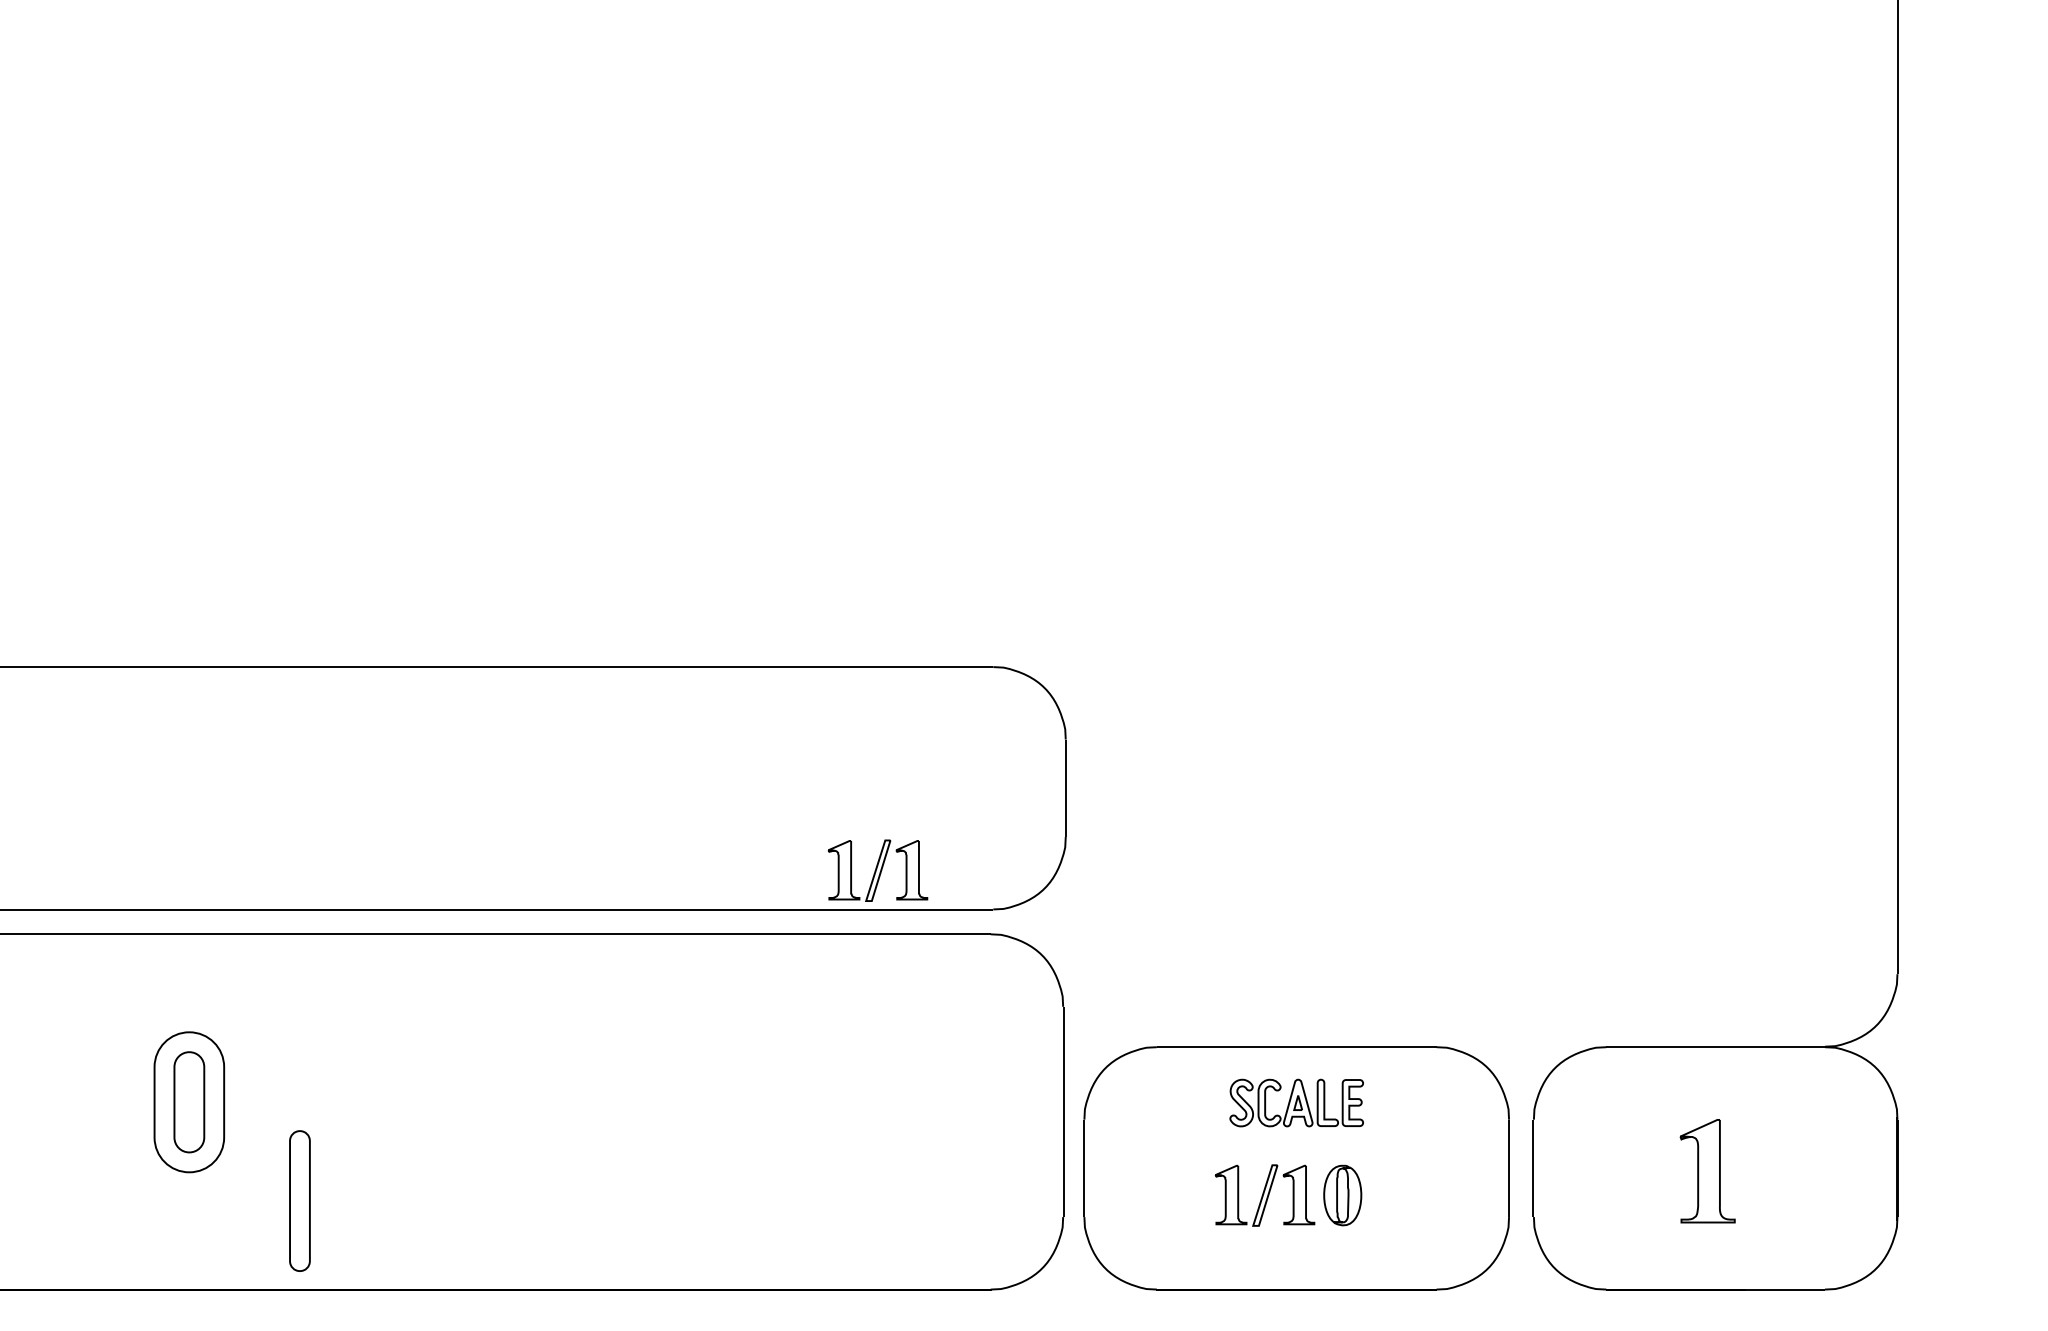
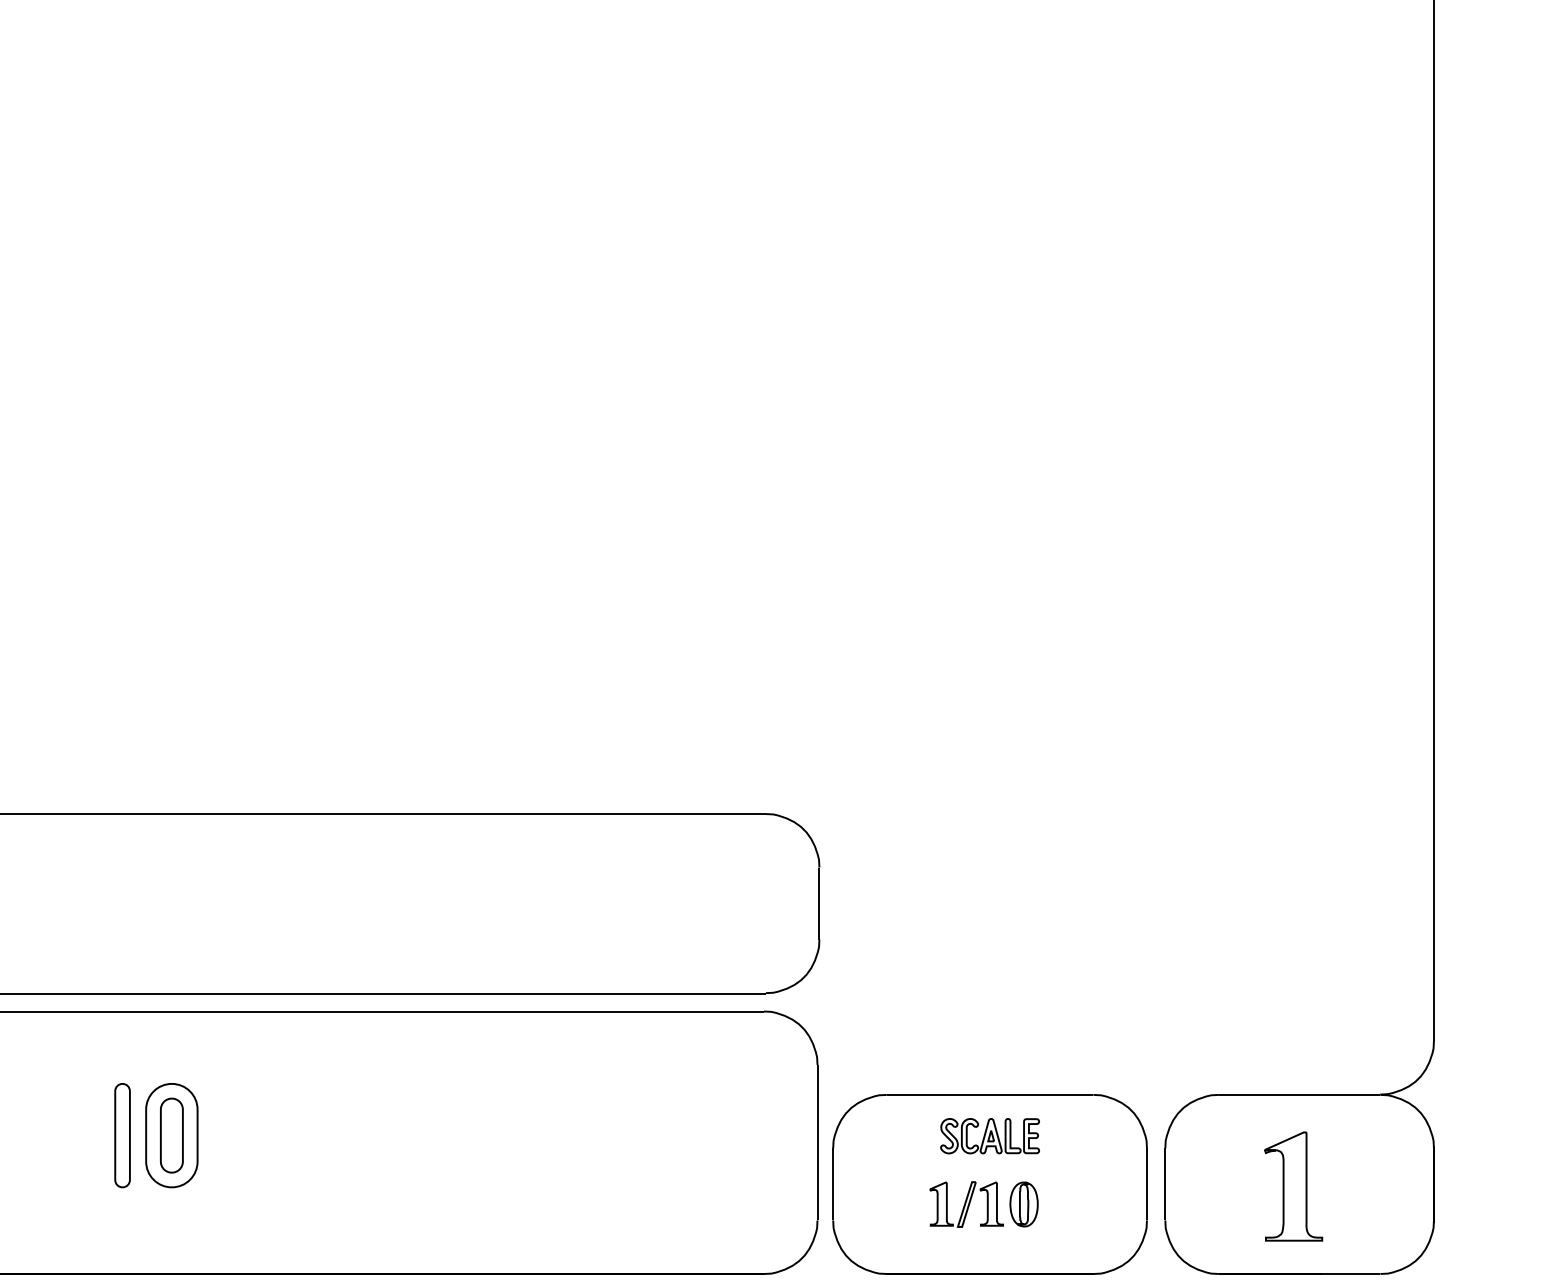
part: (877, 870) -> (680, 964), removed
part: (1707, 1171) -> (1293, 1186), size x1.43
part: (299, 1200) -> (122, 1135), moved

